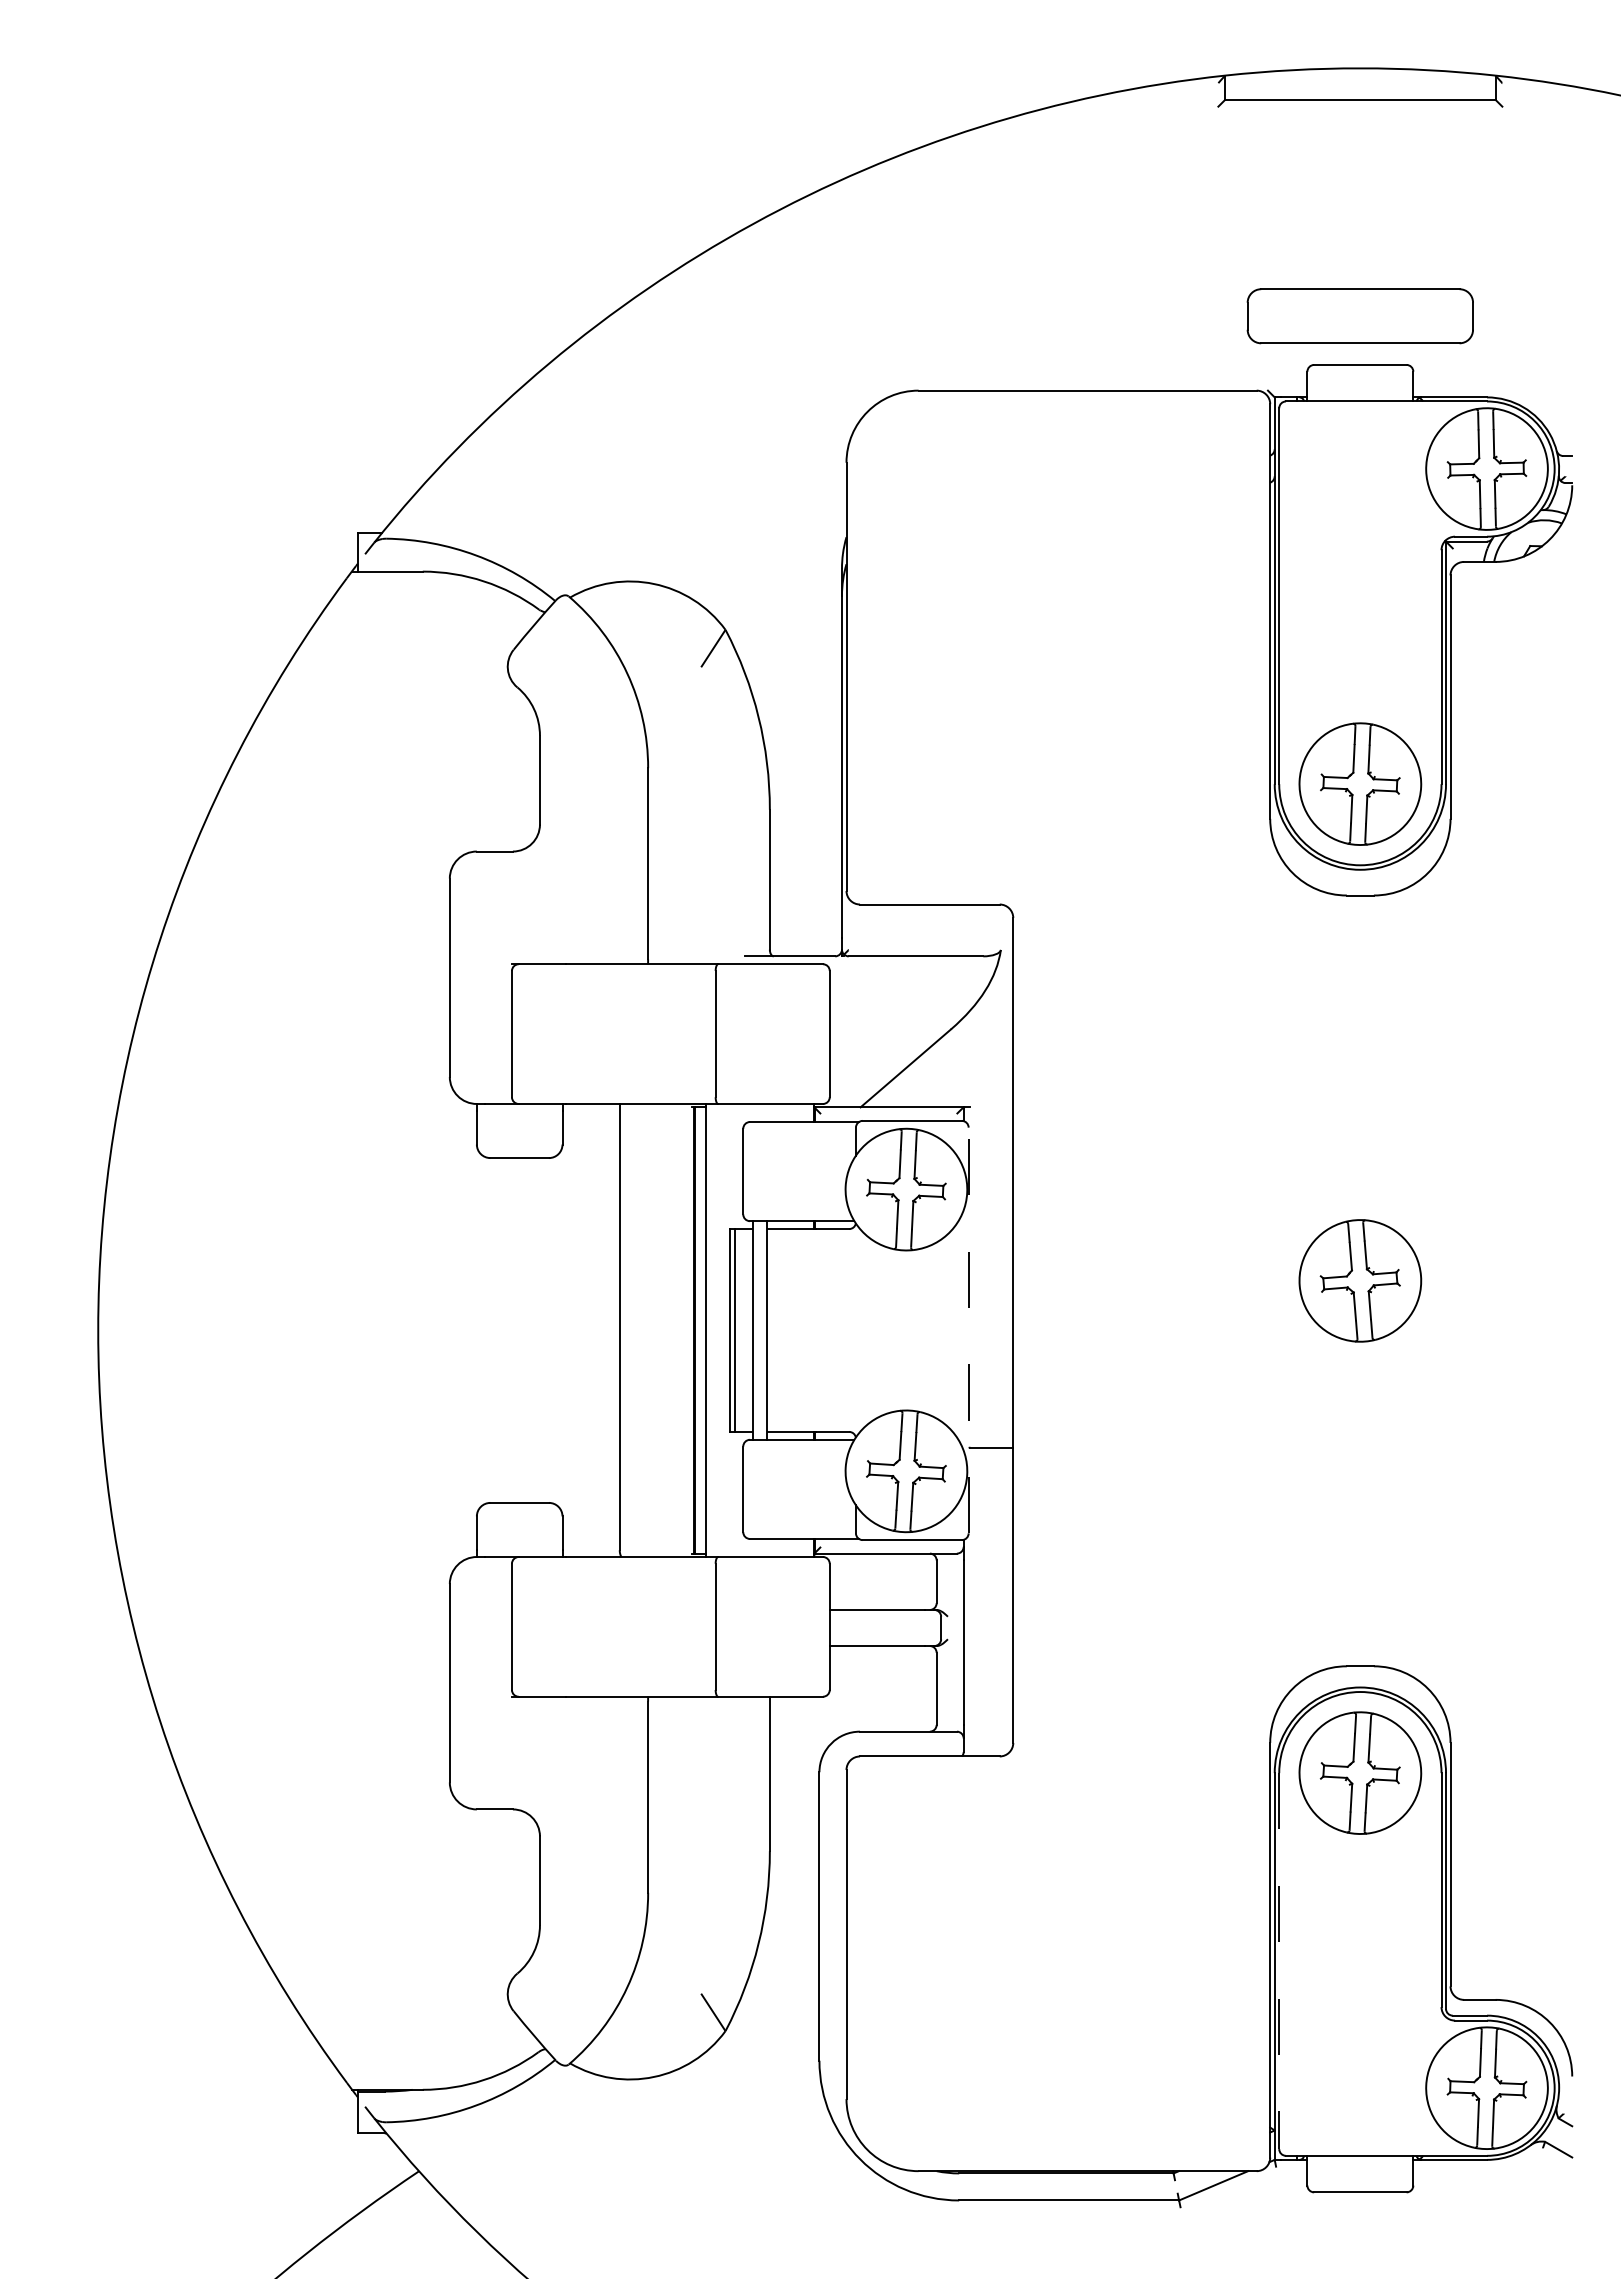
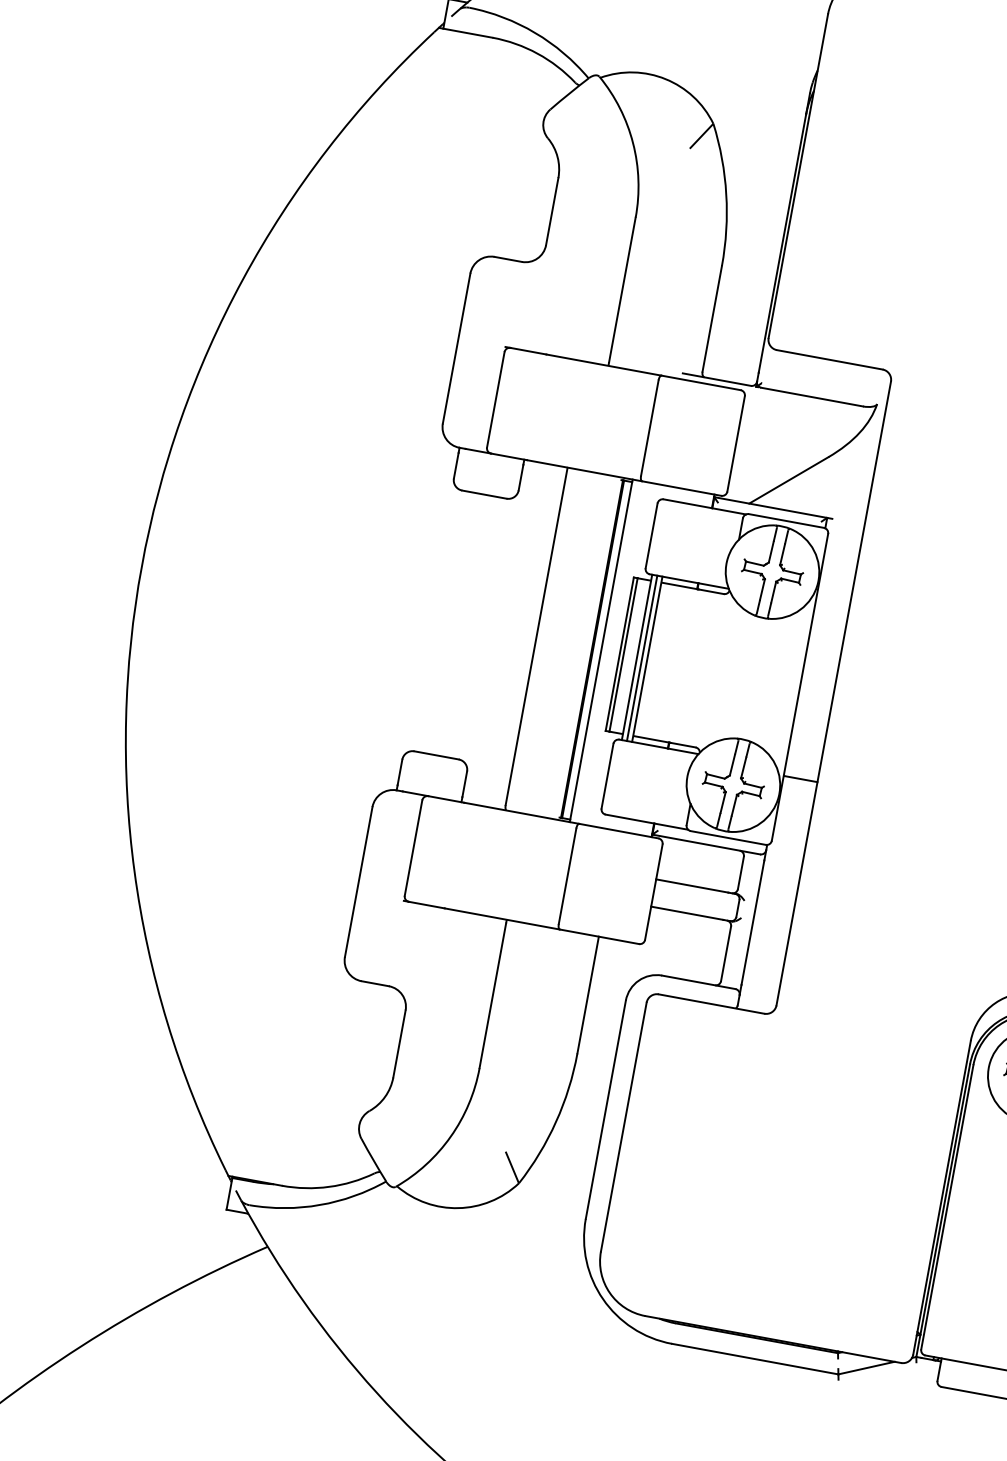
line: (759, 1330) -> (641, 658), added
line: (968, 1330) -> (799, 687), dashed -> solid
line: (1279, 1961) -> (947, 1207), dashed -> solid

